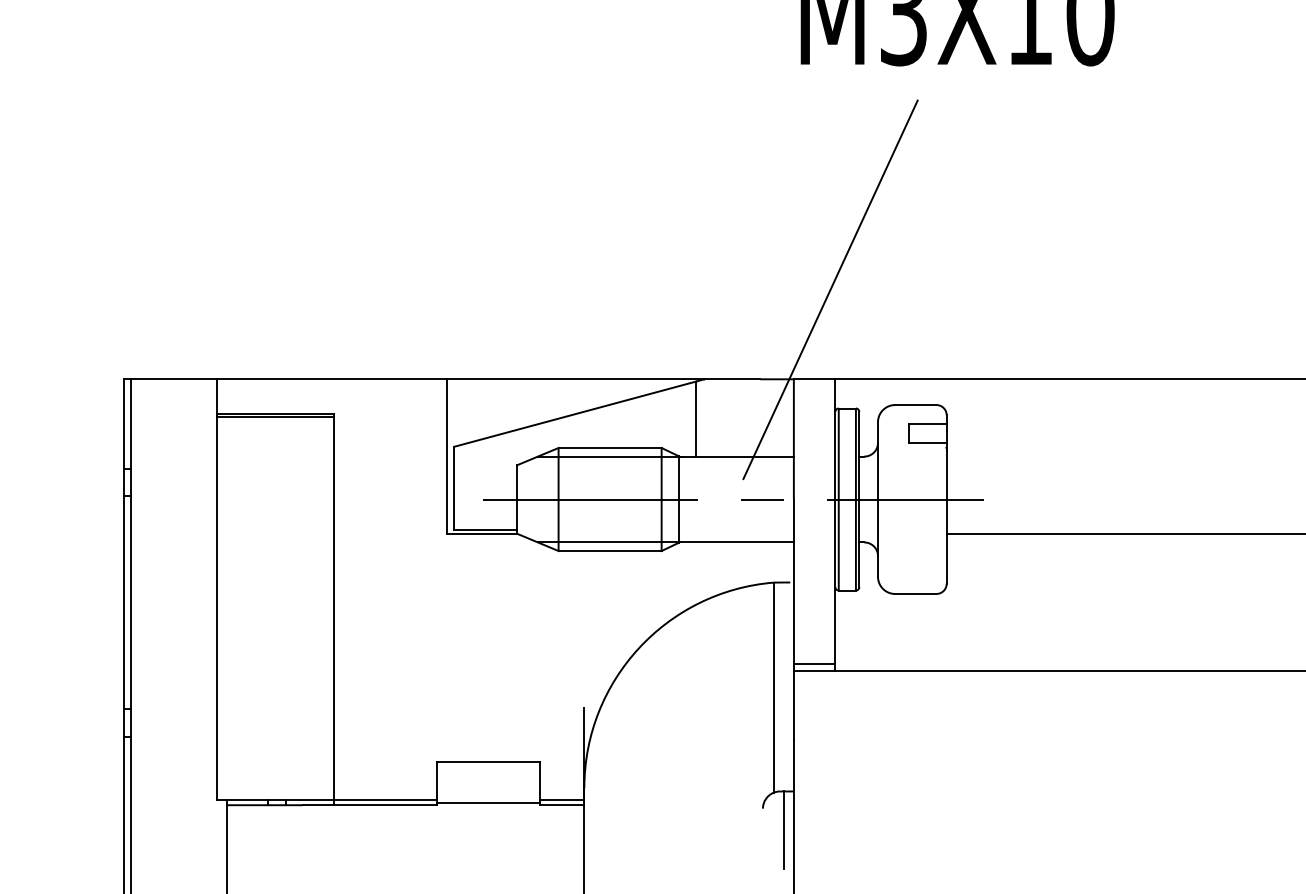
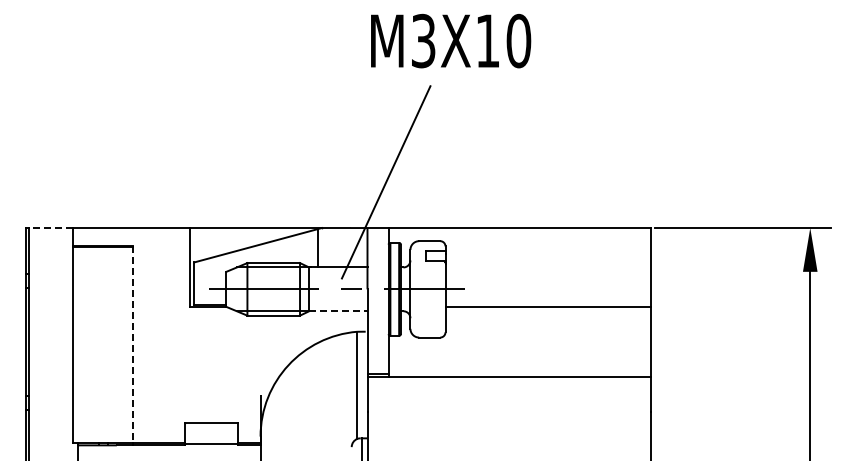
line: (174, 380) -> (51, 228), solid -> dashed
line: (737, 542) -> (338, 311), solid -> dashed
line: (333, 607) -> (132, 344), solid -> dashed

